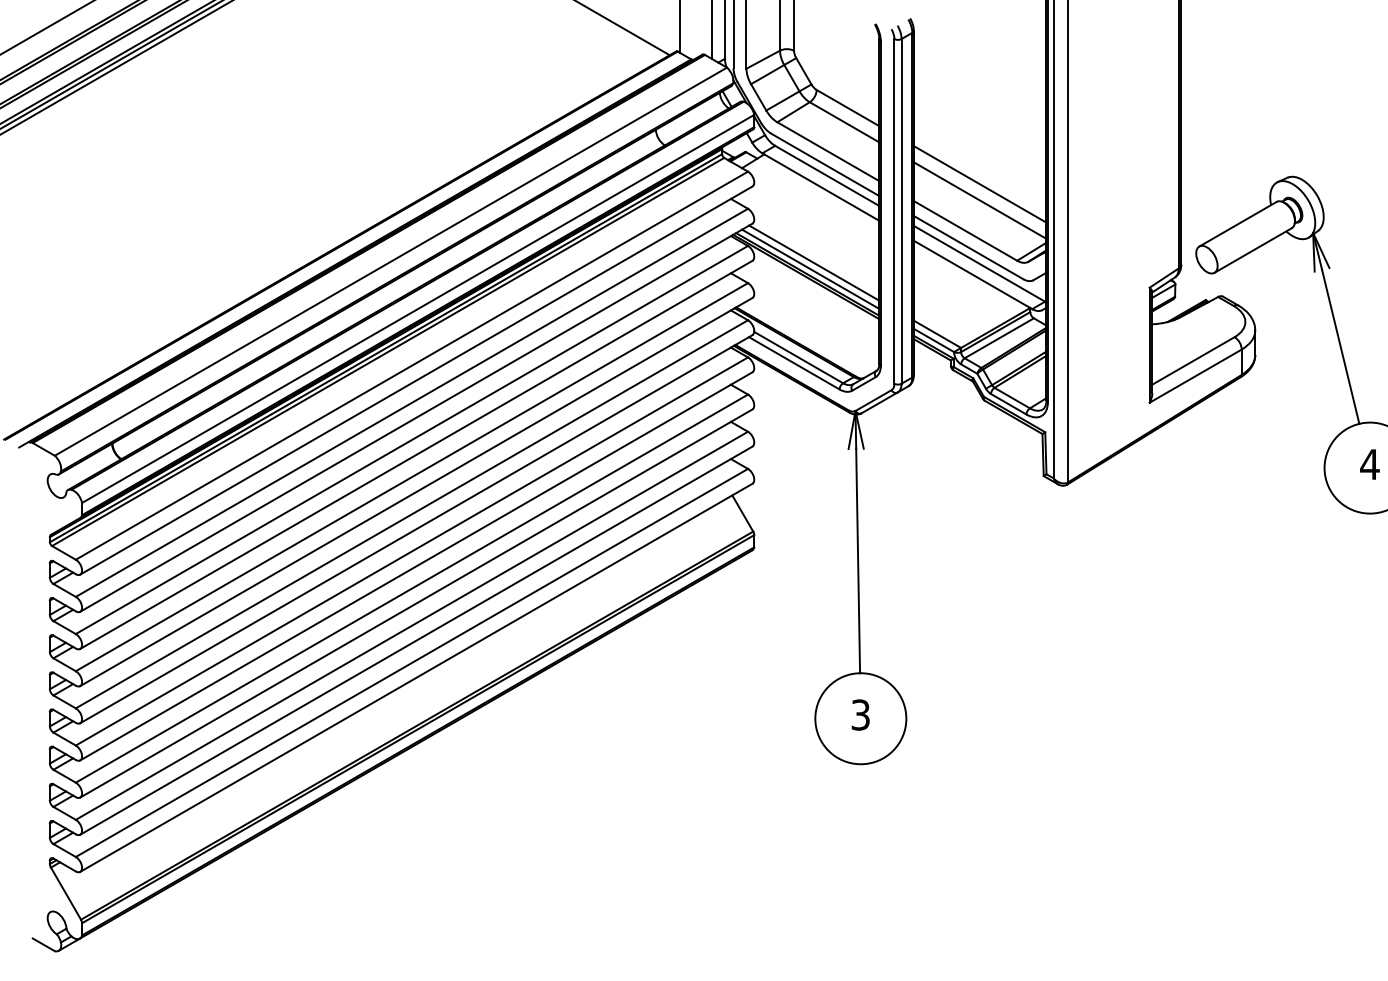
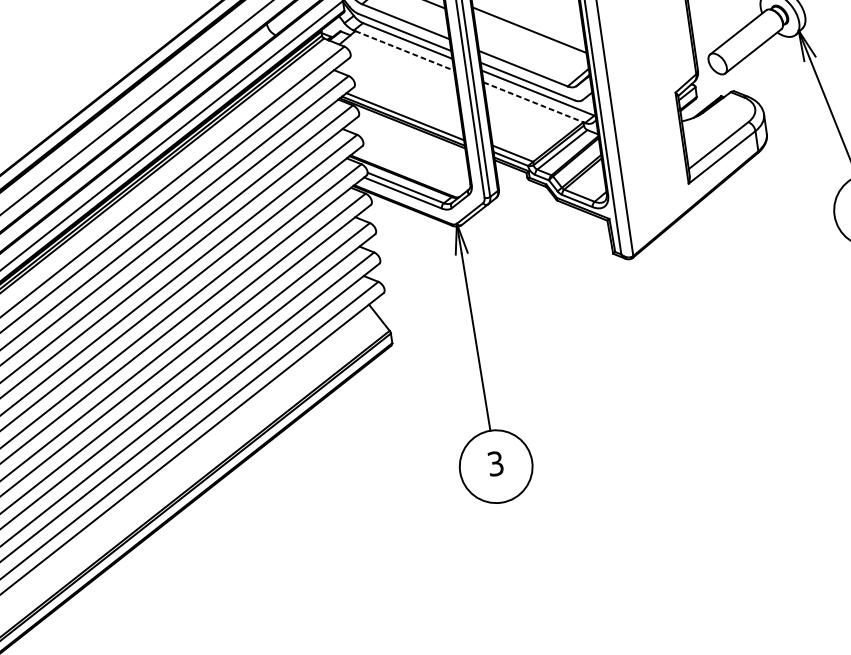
line: (822, 187) -> (405, 50), solid -> dashed
line: (979, 200) -> (530, 43), removed
line: (814, 262) -> (407, 110), removed
line: (972, 274) -> (533, 102), solid -> dashed

